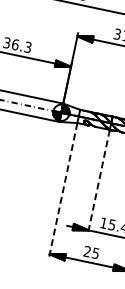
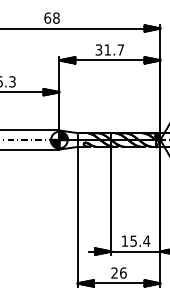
line: (99, 181) -> (111, 200), dashed -> solid
line: (63, 189) -> (77, 216), dashed -> solid
text: (96, 252) -> (123, 272), 25 -> 26

